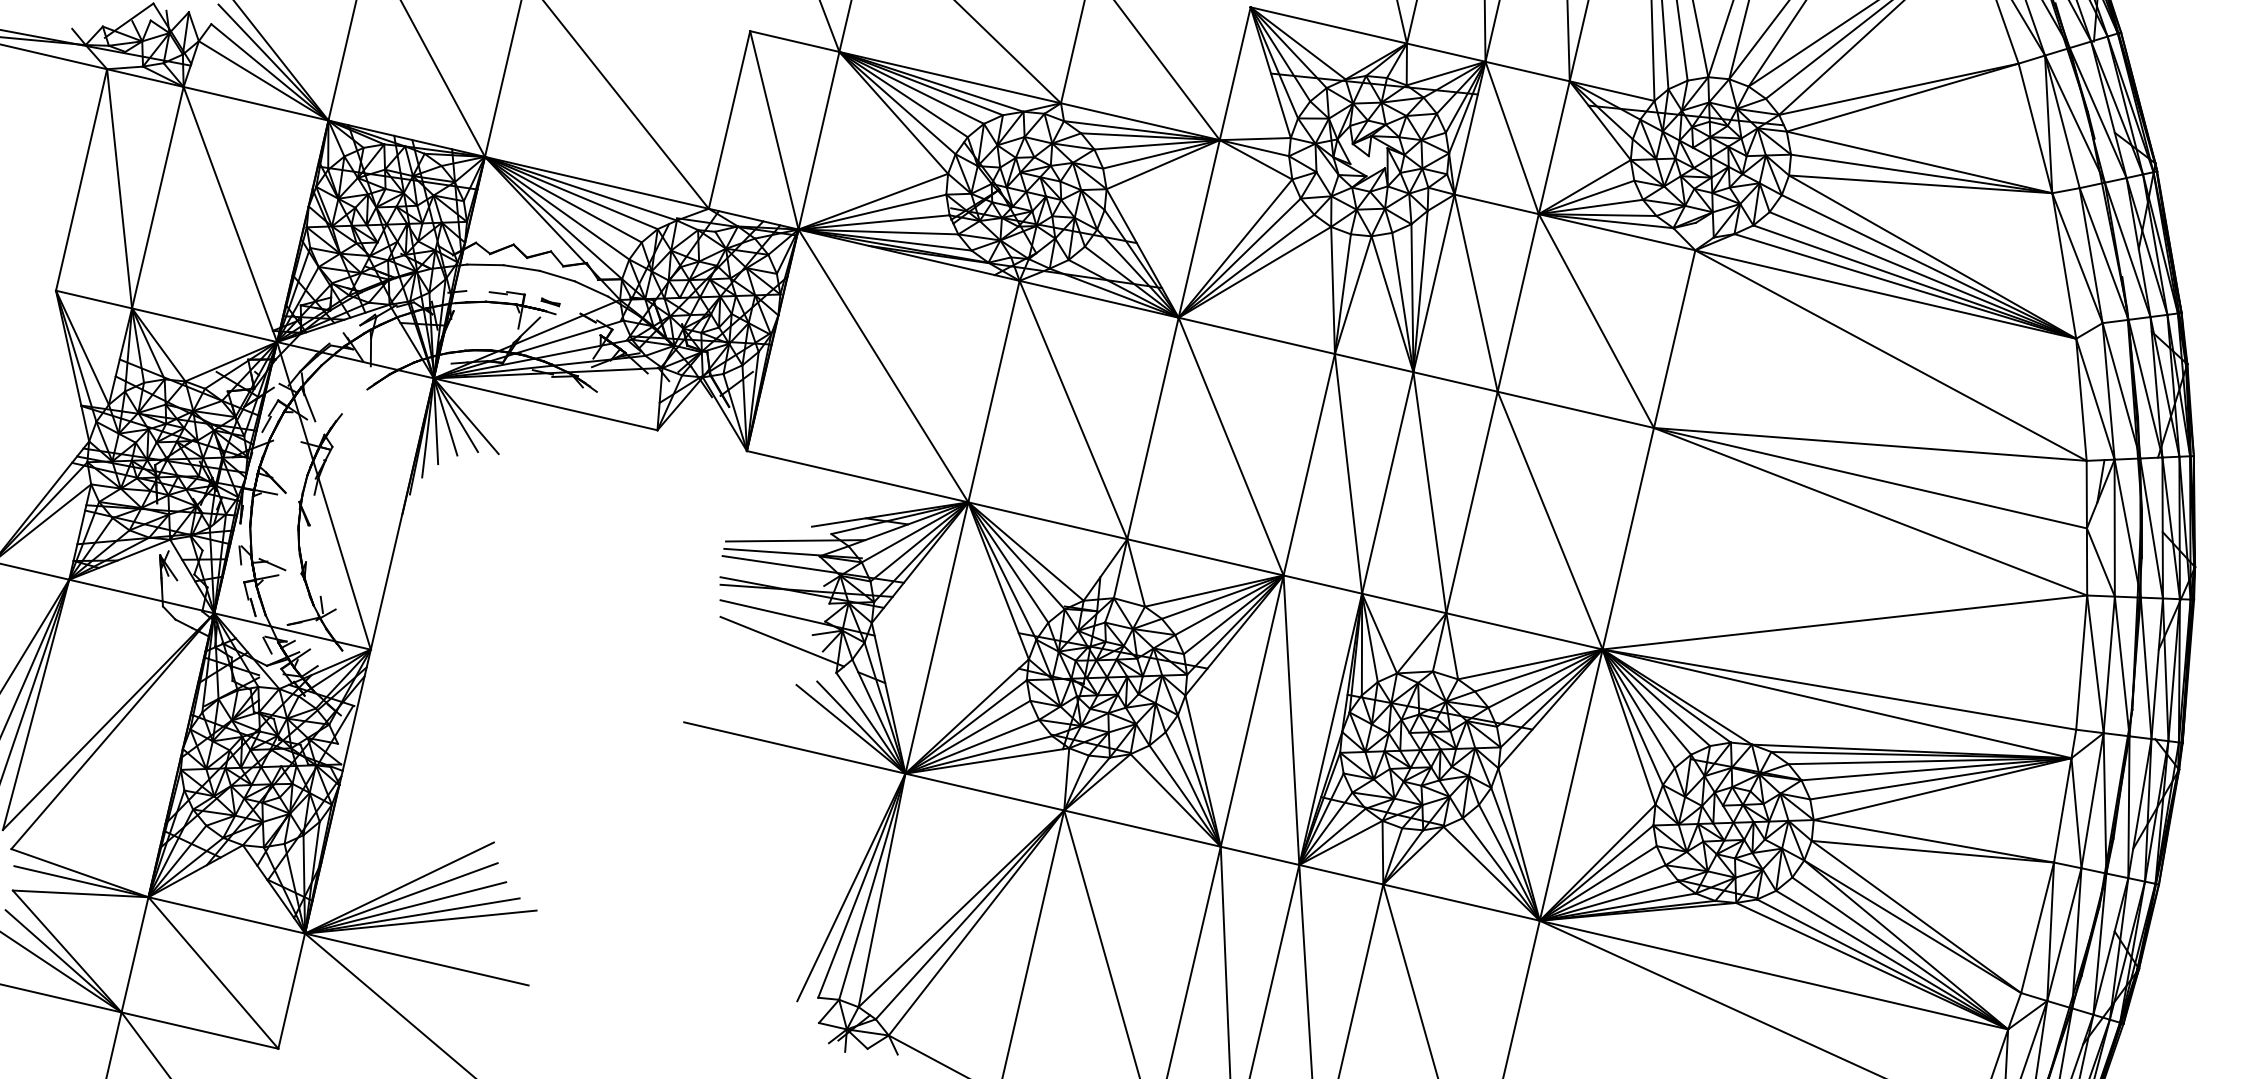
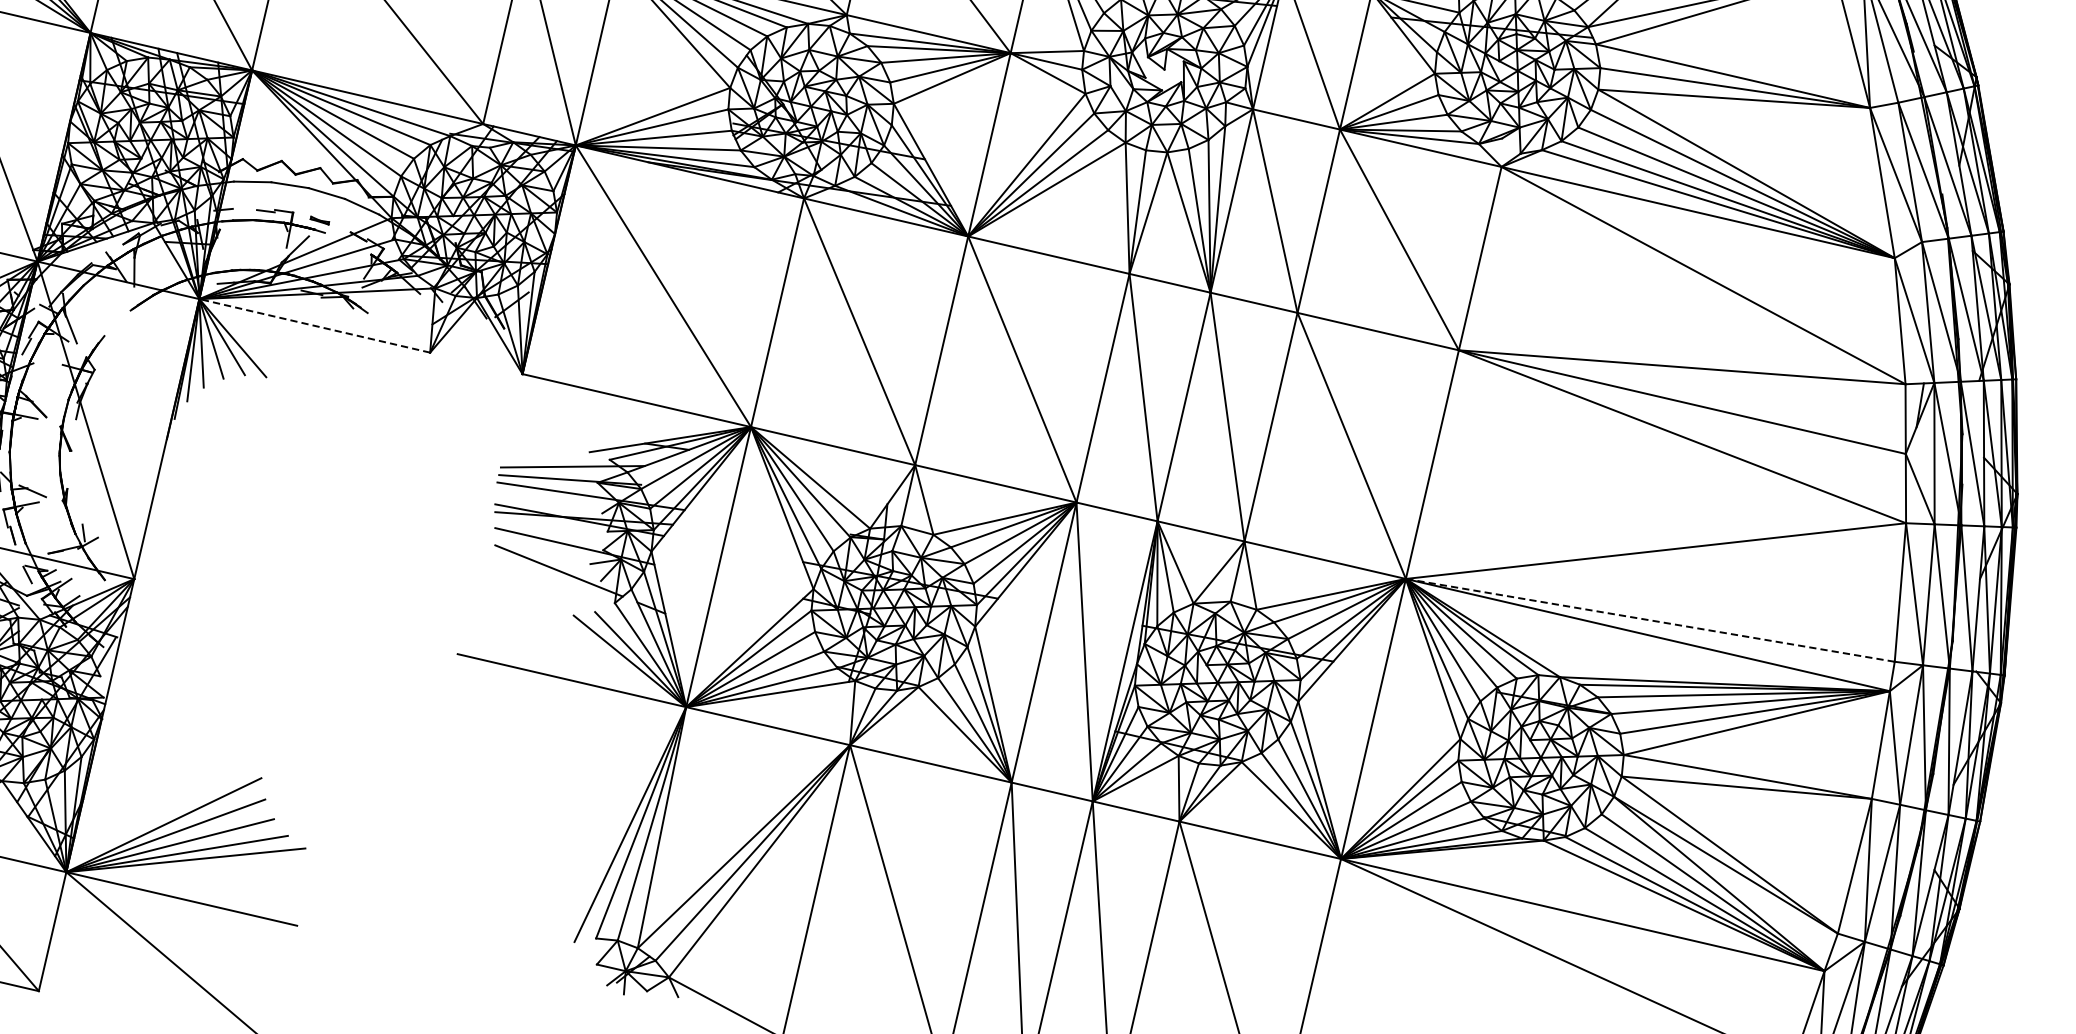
line: (545, 404) -> (314, 326), solid -> dashed
line: (1838, 689) -> (1649, 620), solid -> dashed

